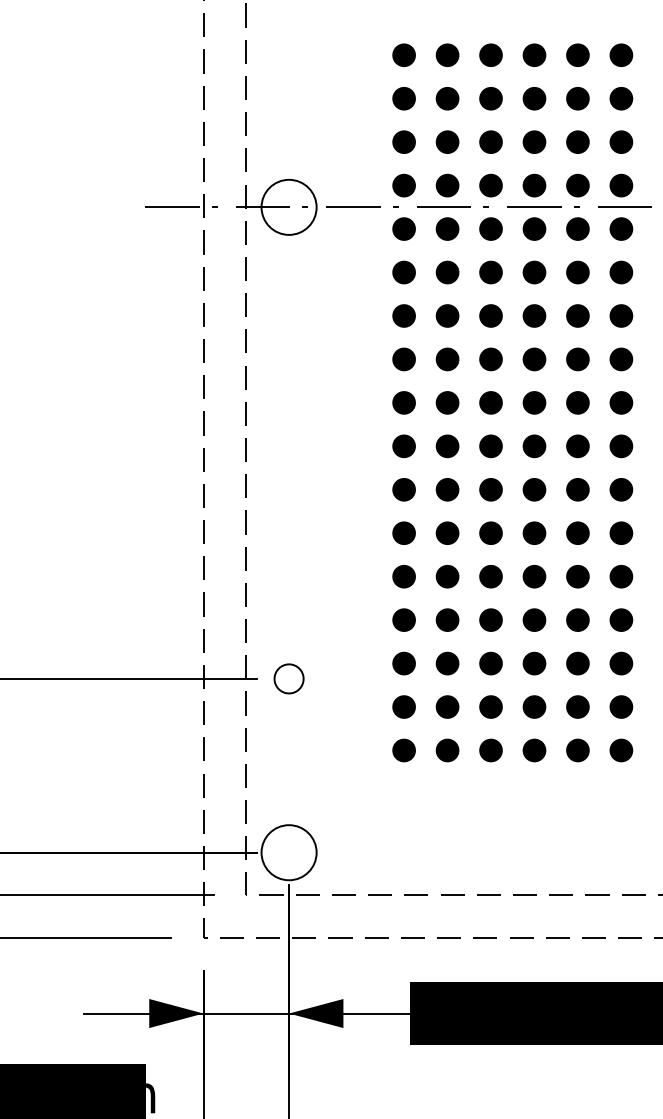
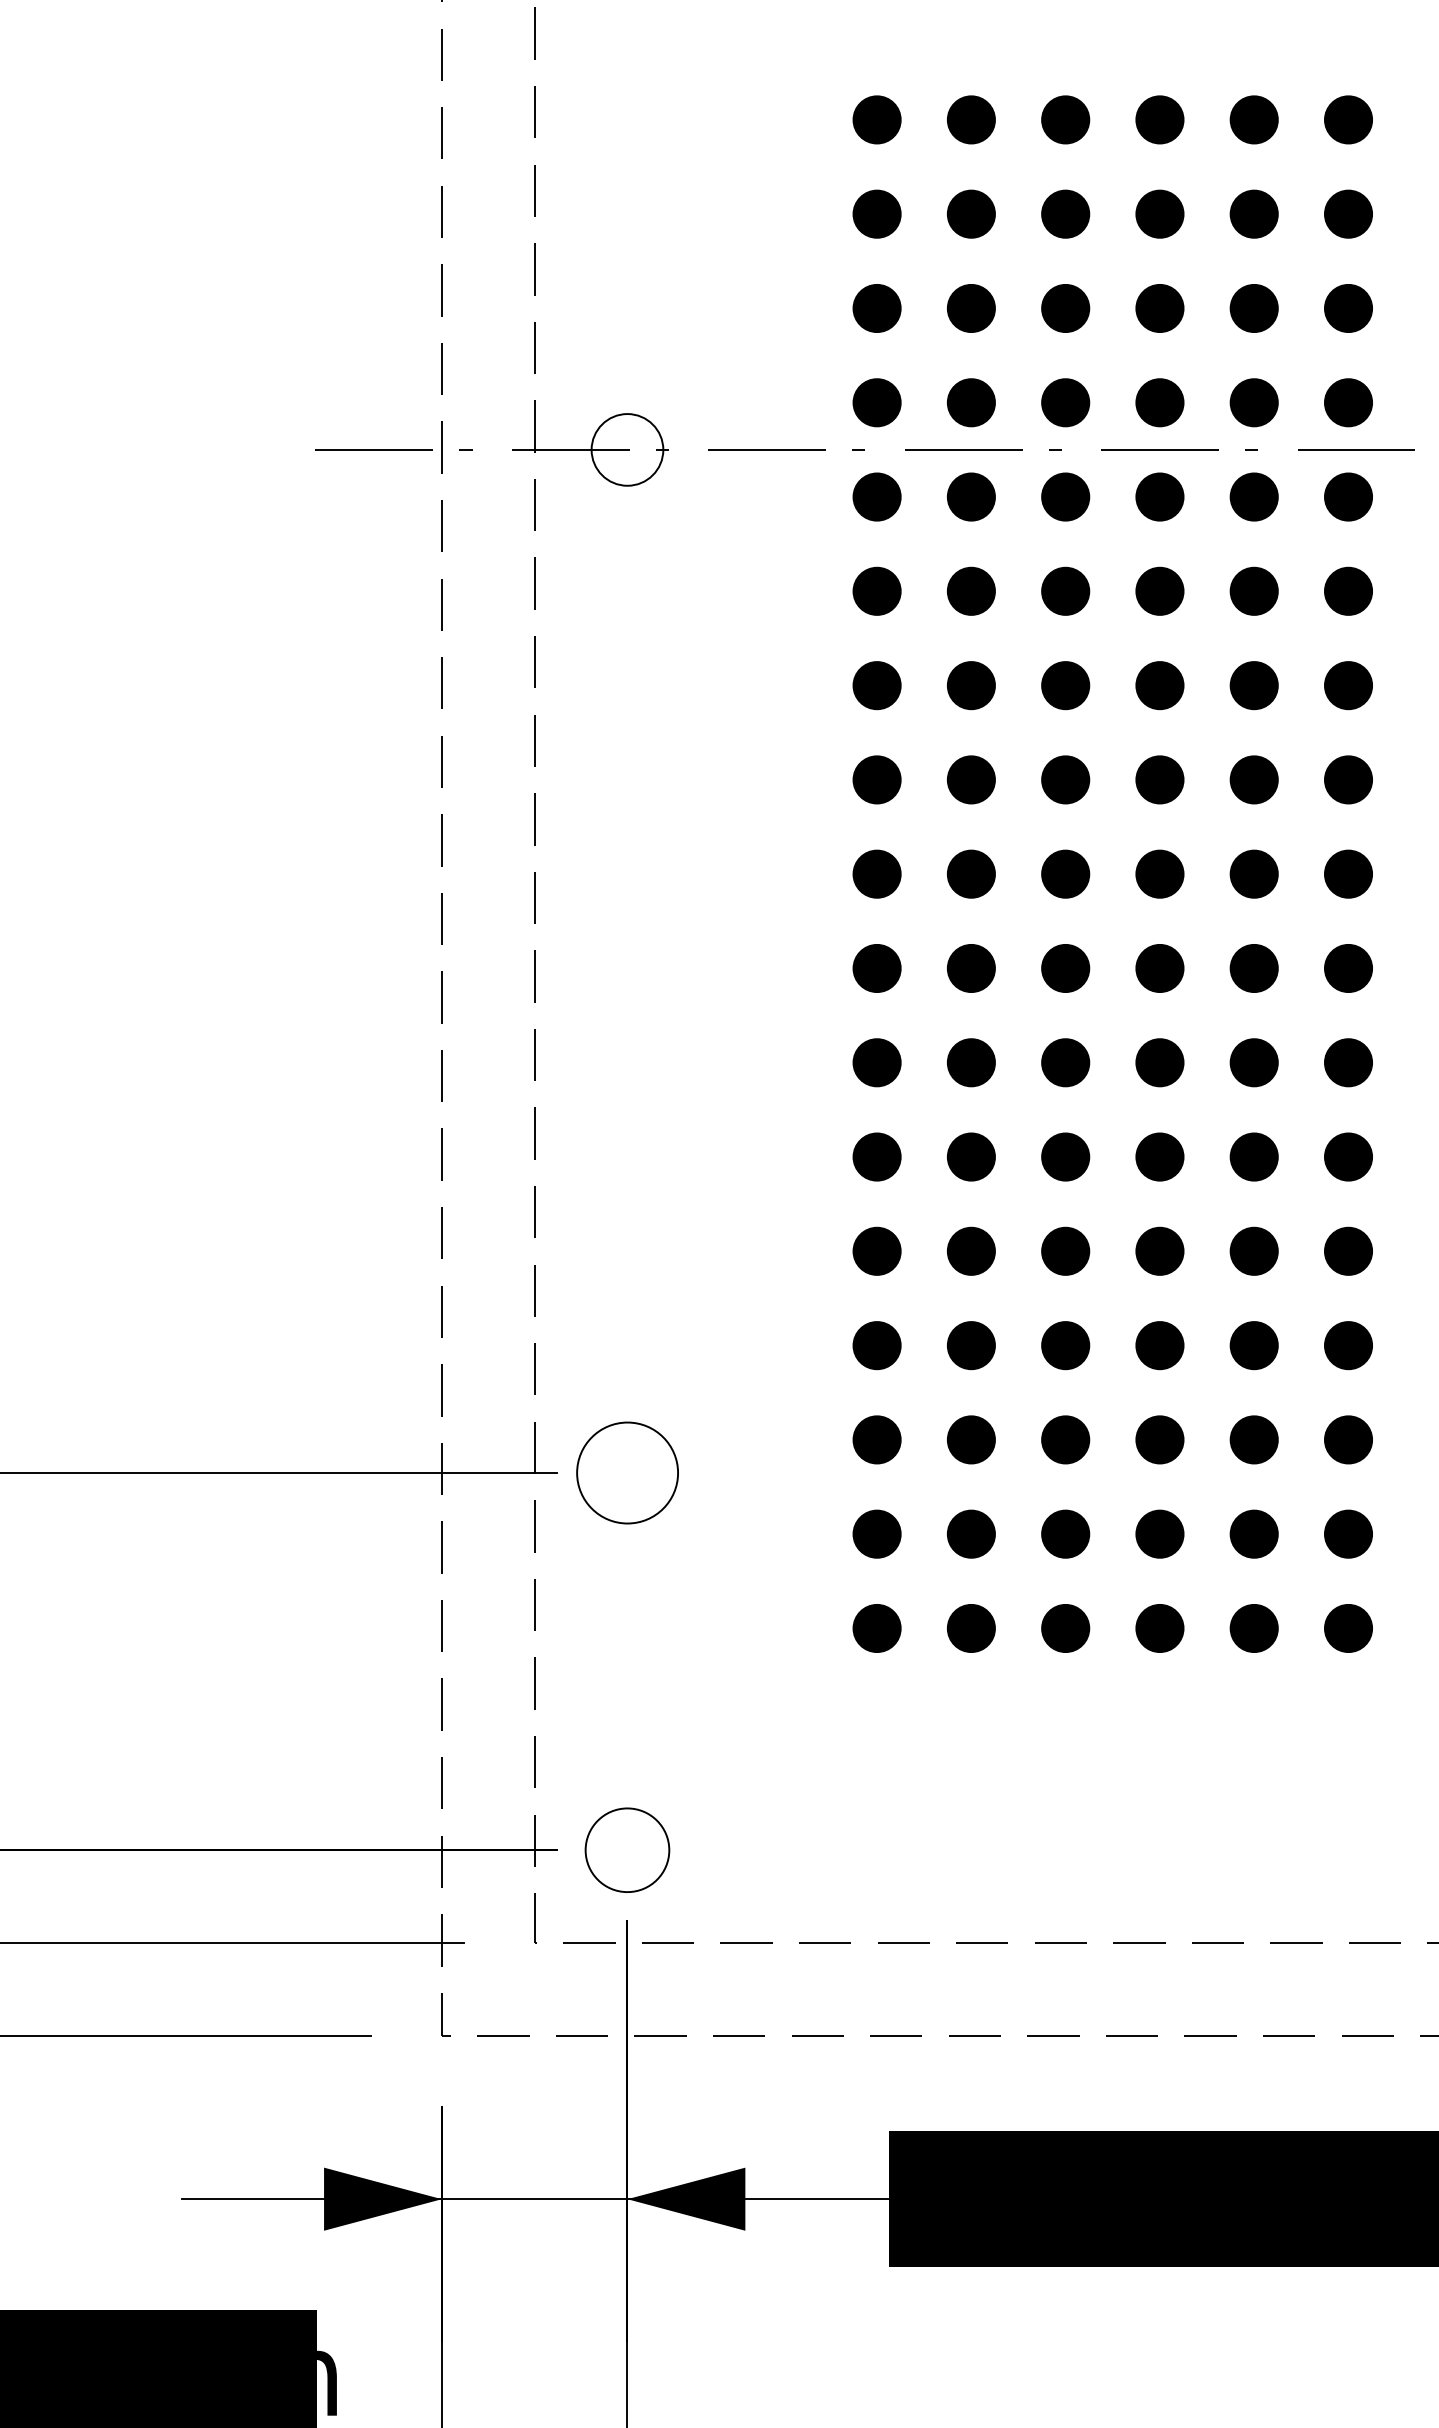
circle: (288, 206) -> (626, 448), size x0.6
circle: (288, 678) -> (626, 1472), size x1.6
circle: (288, 852) -> (626, 1849), size x0.7

